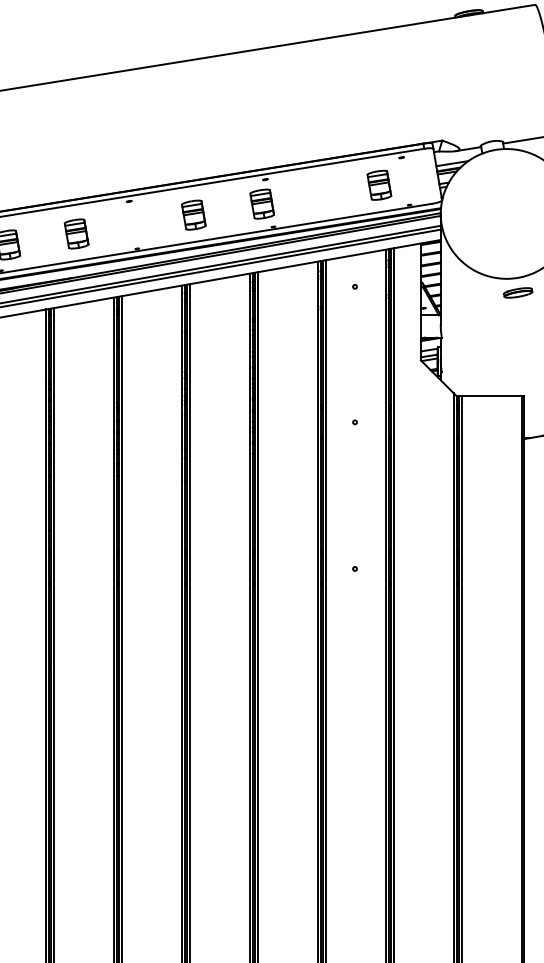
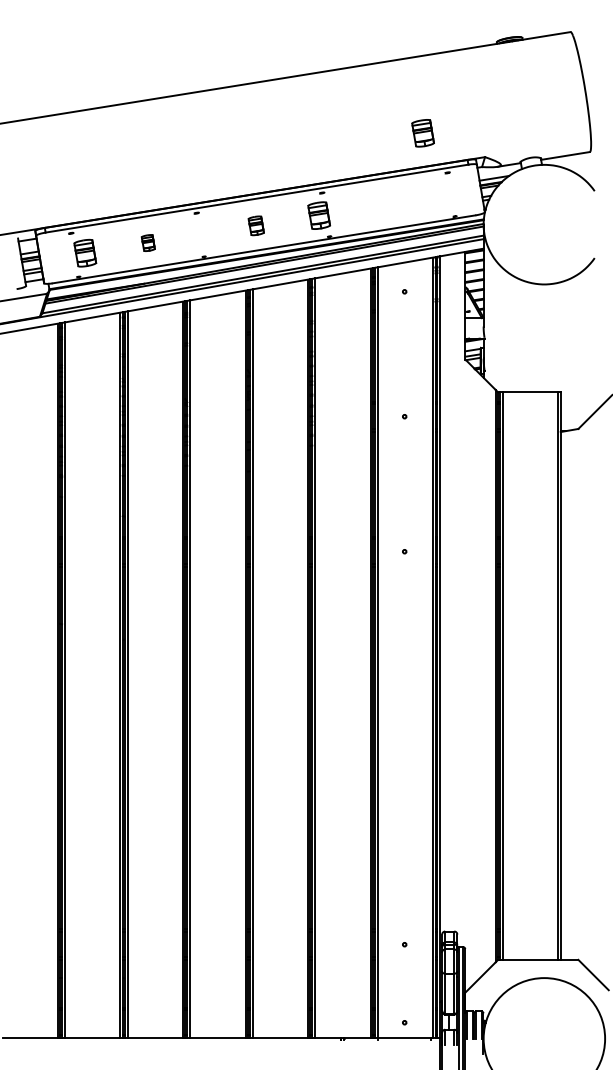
part: (378, 185) -> (422, 133), moved
part: (194, 214) -> (256, 225), size x0.7
part: (76, 233) -> (148, 242), size x0.6
part: (517, 293) -> (554, 297), removed

